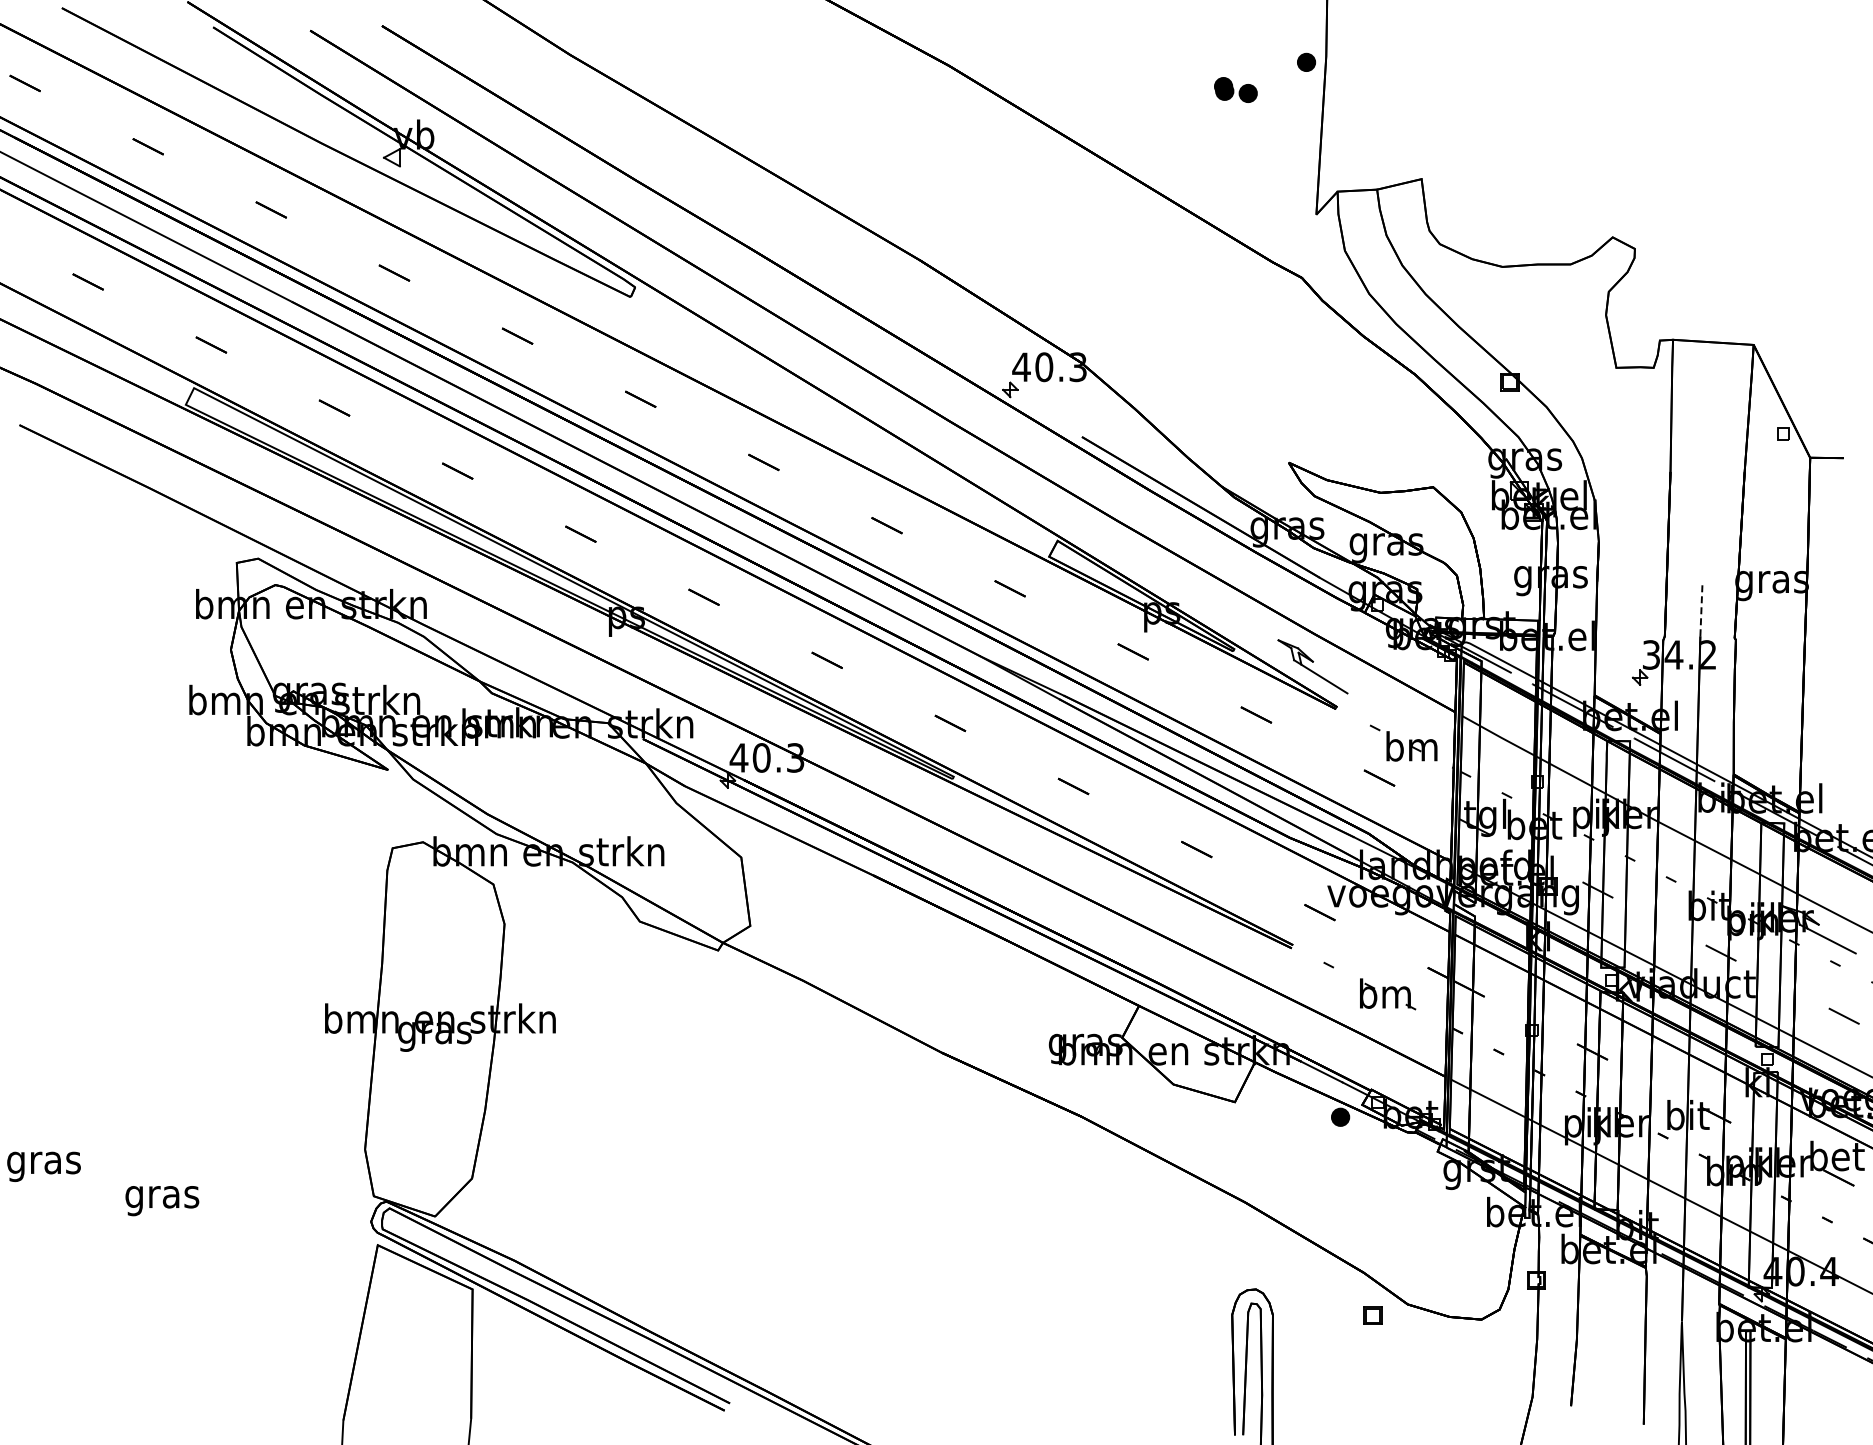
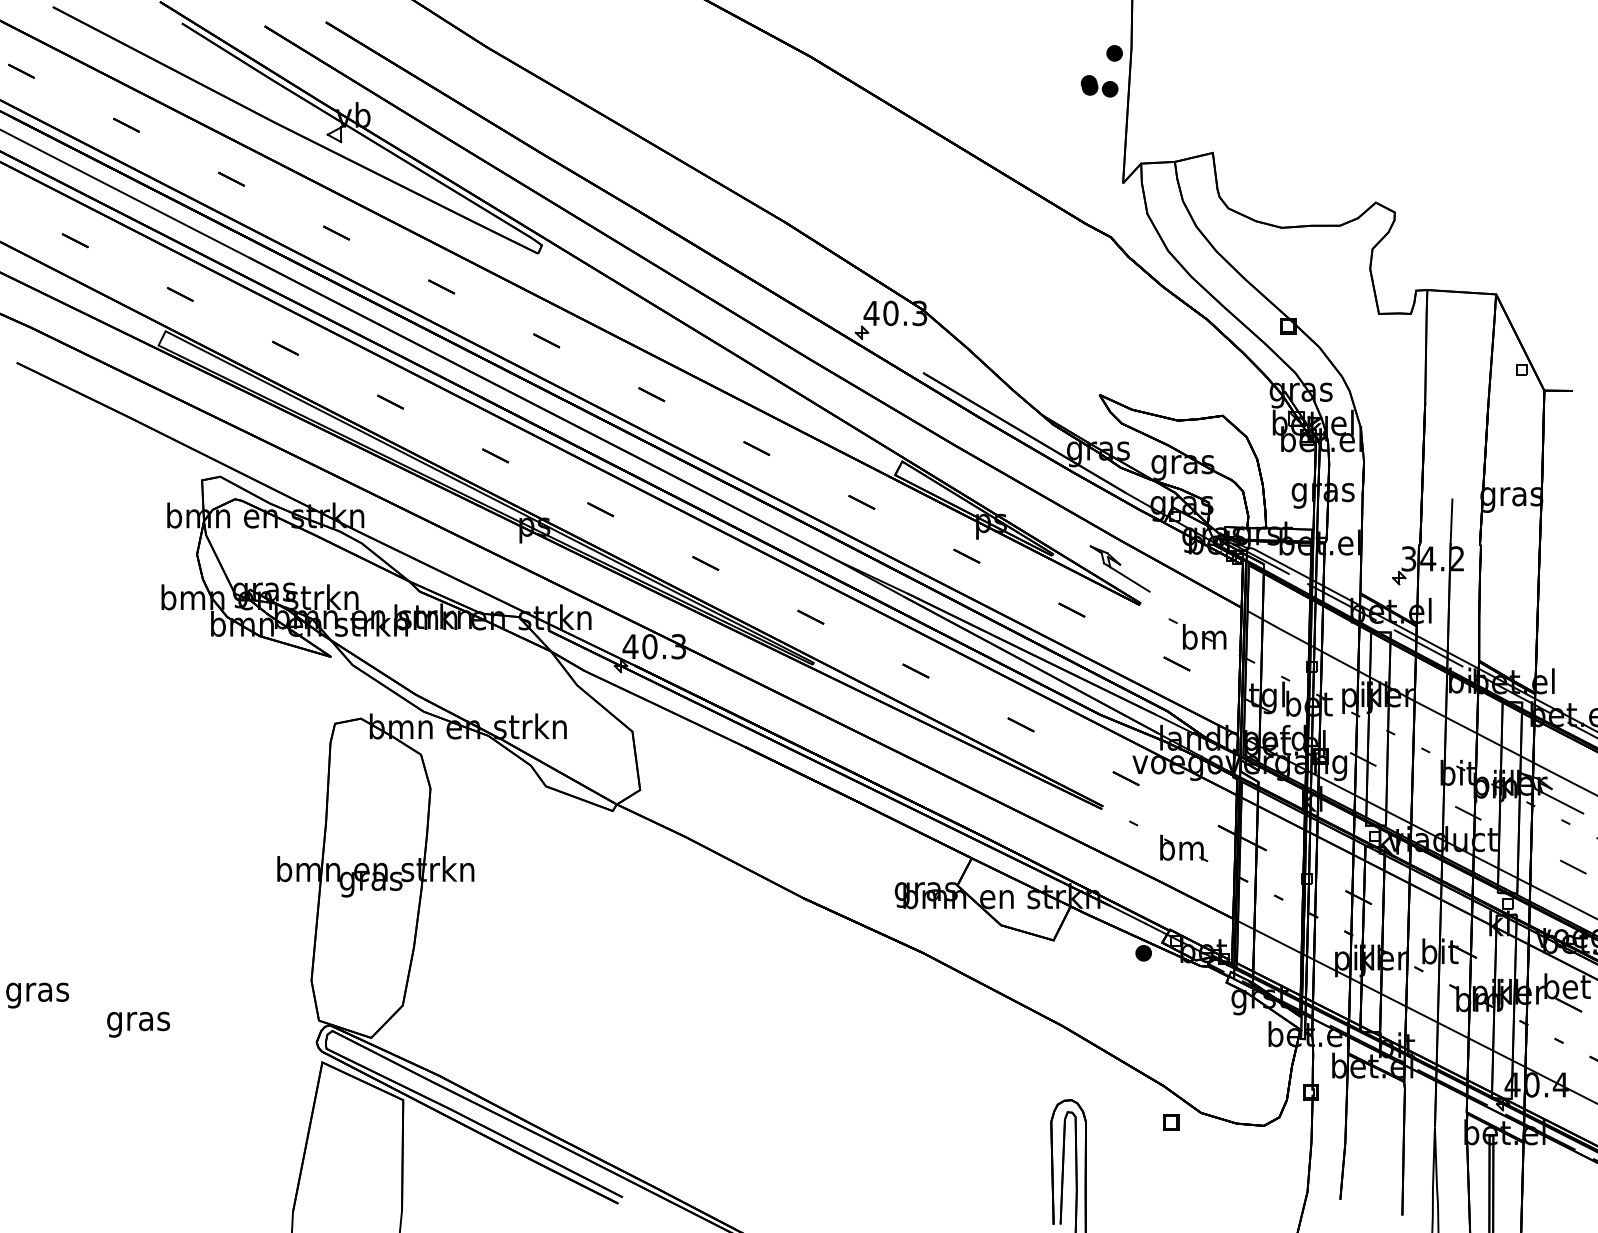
part: (1235, 89) -> (1099, 85), moved
line: (1701, 610) -> (1451, 520), dashed -> solid

